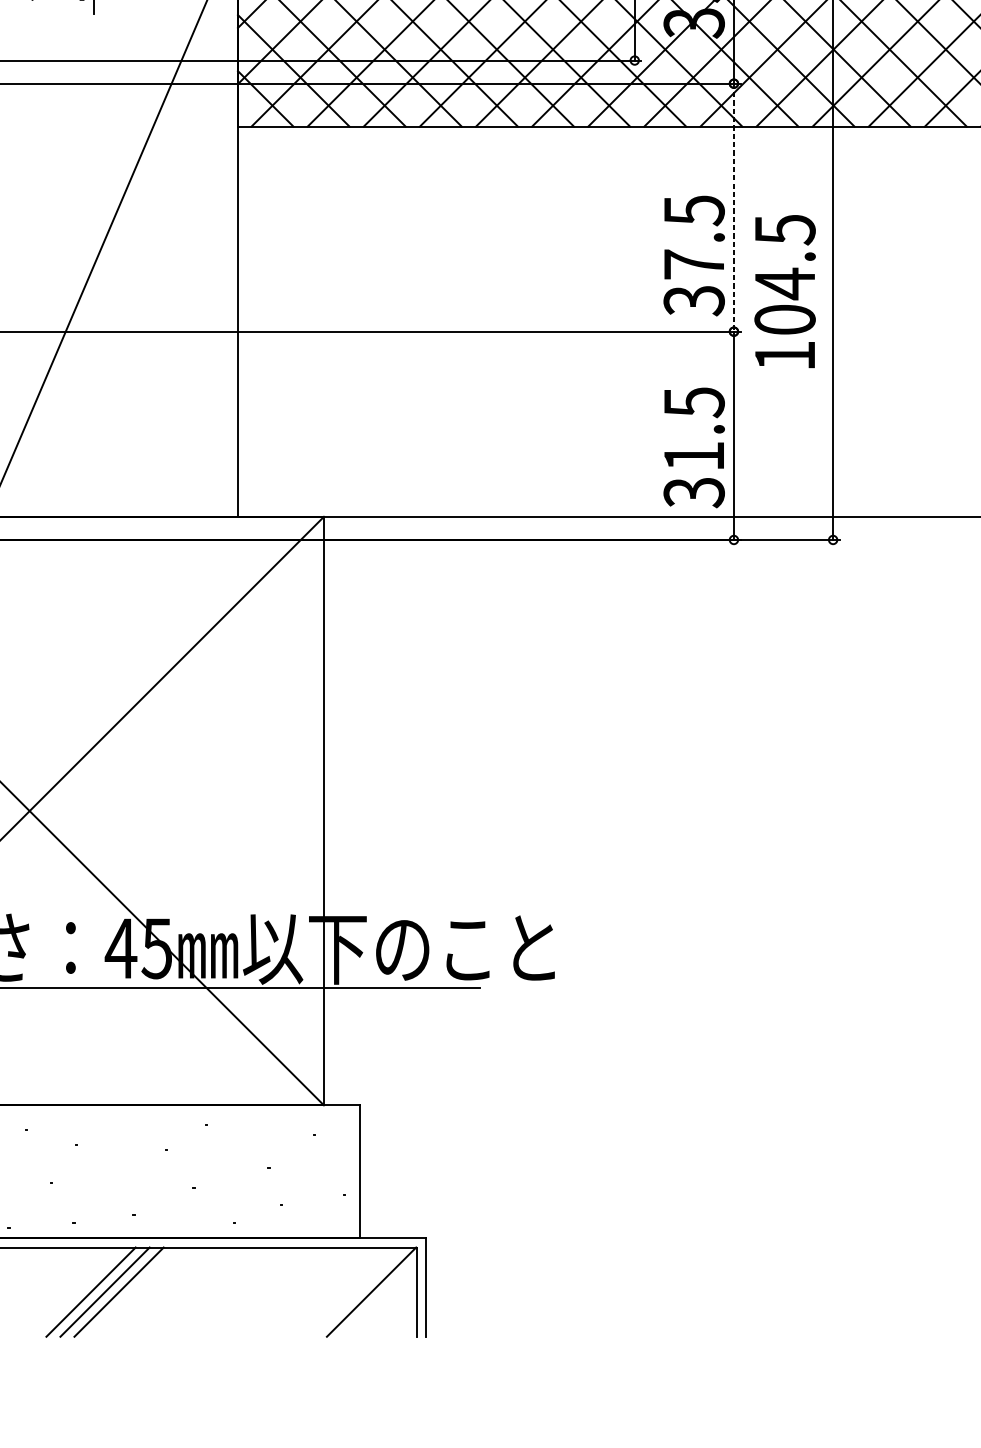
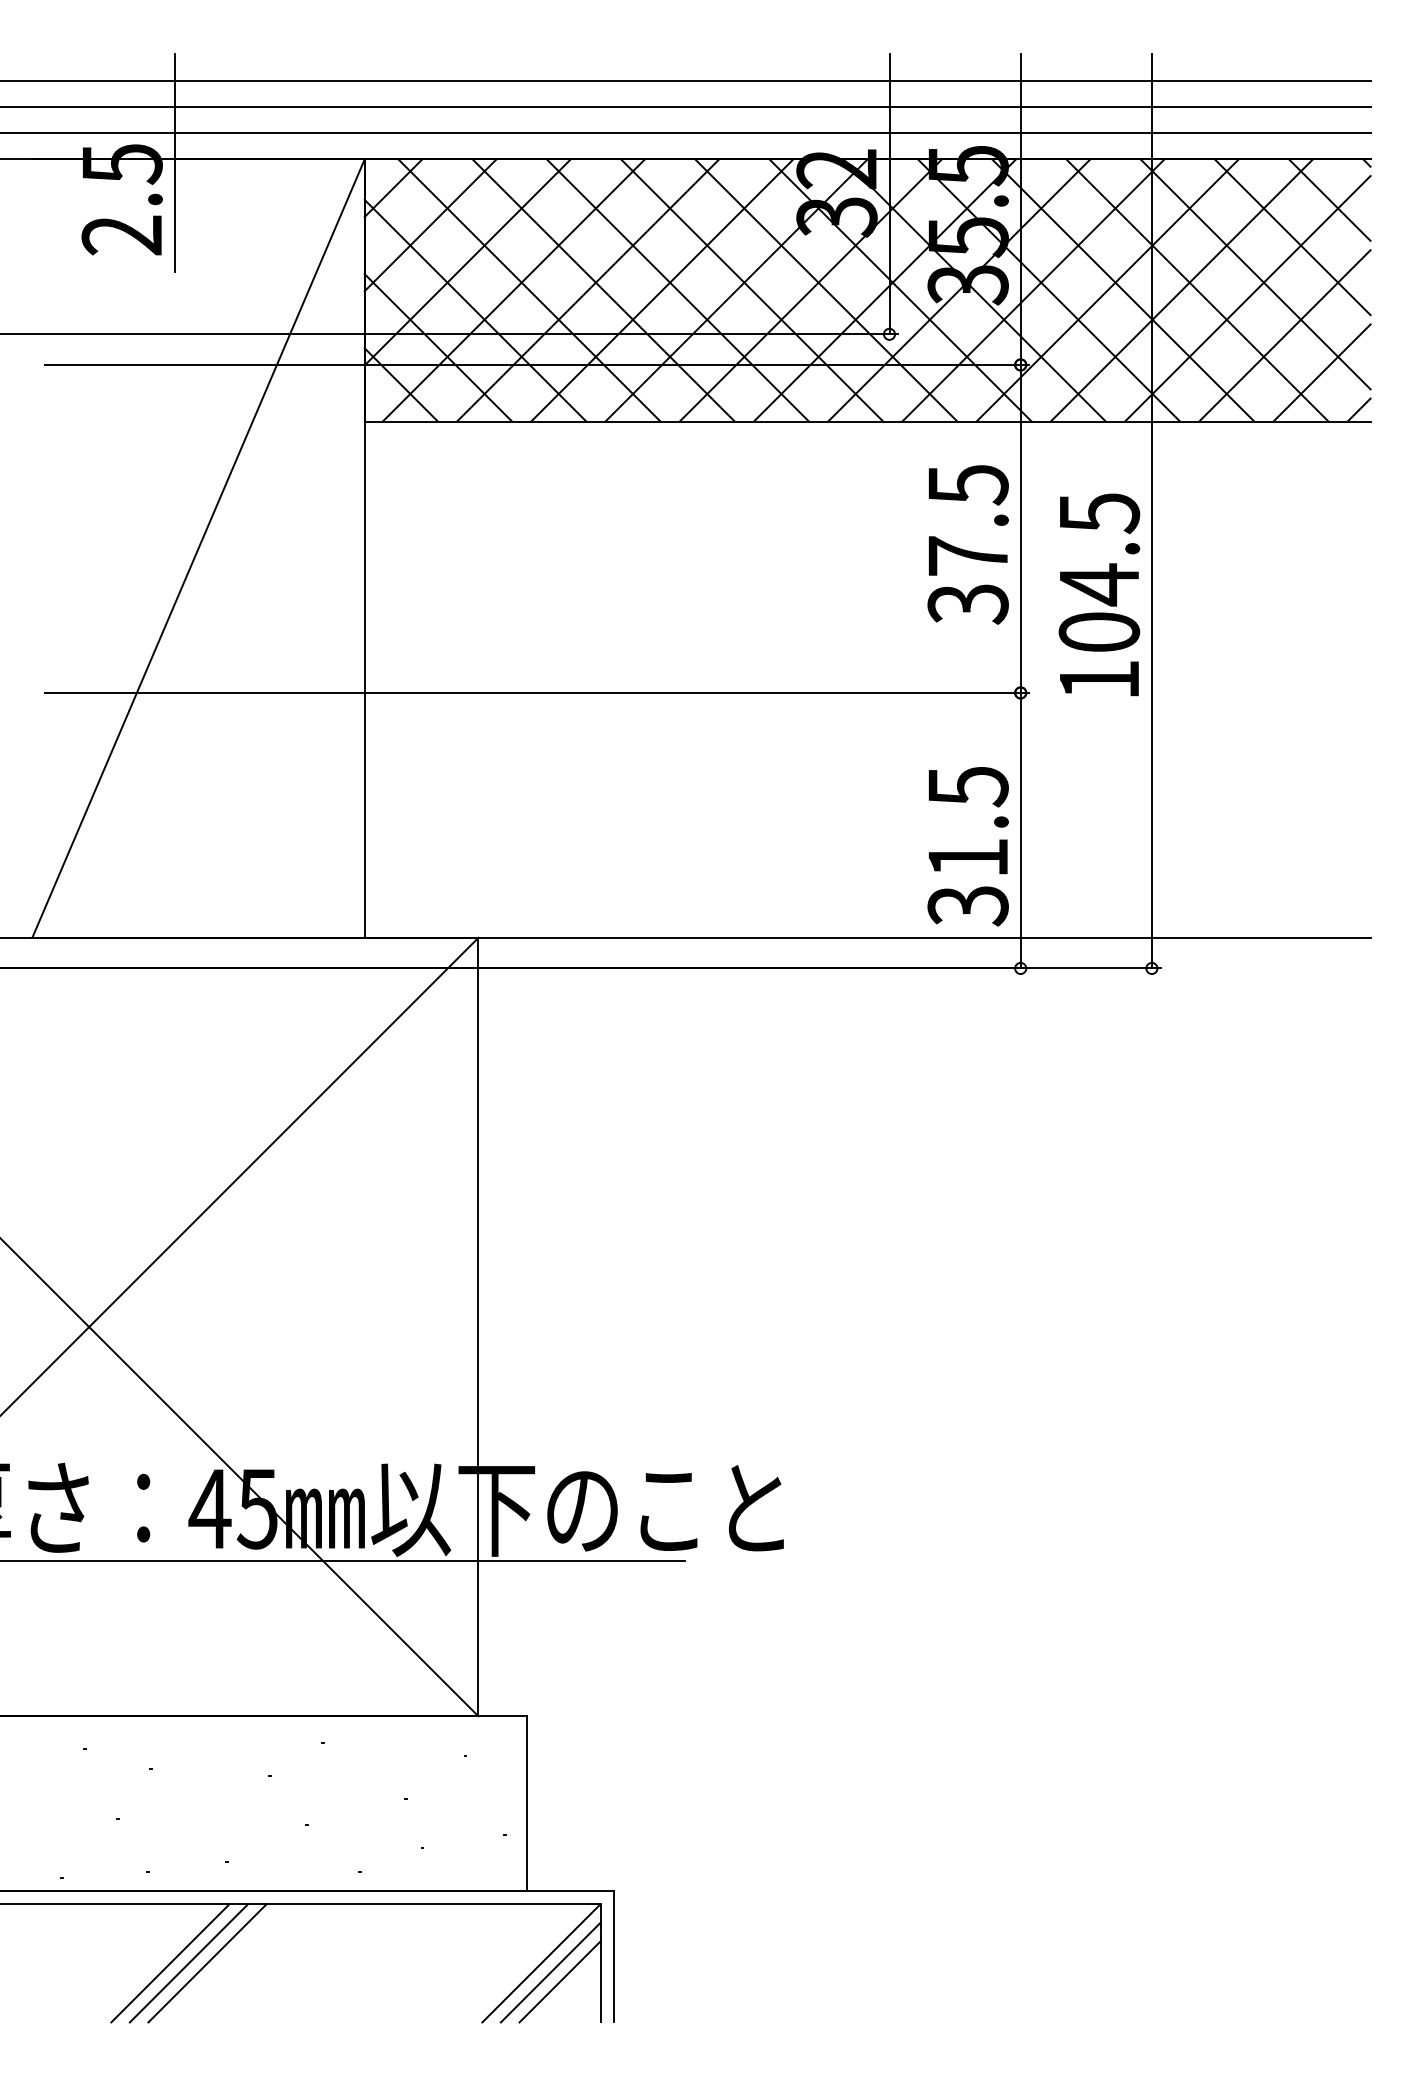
line: (733, 208) -> (1020, 529), dashed -> solid
text: (693, 255) -> (967, 544), moved
text: (785, 291) -> (1099, 594), moved
line: (378, 1299) -> (550, 1972), added
line: (385, 1305) -> (559, 1981), added

